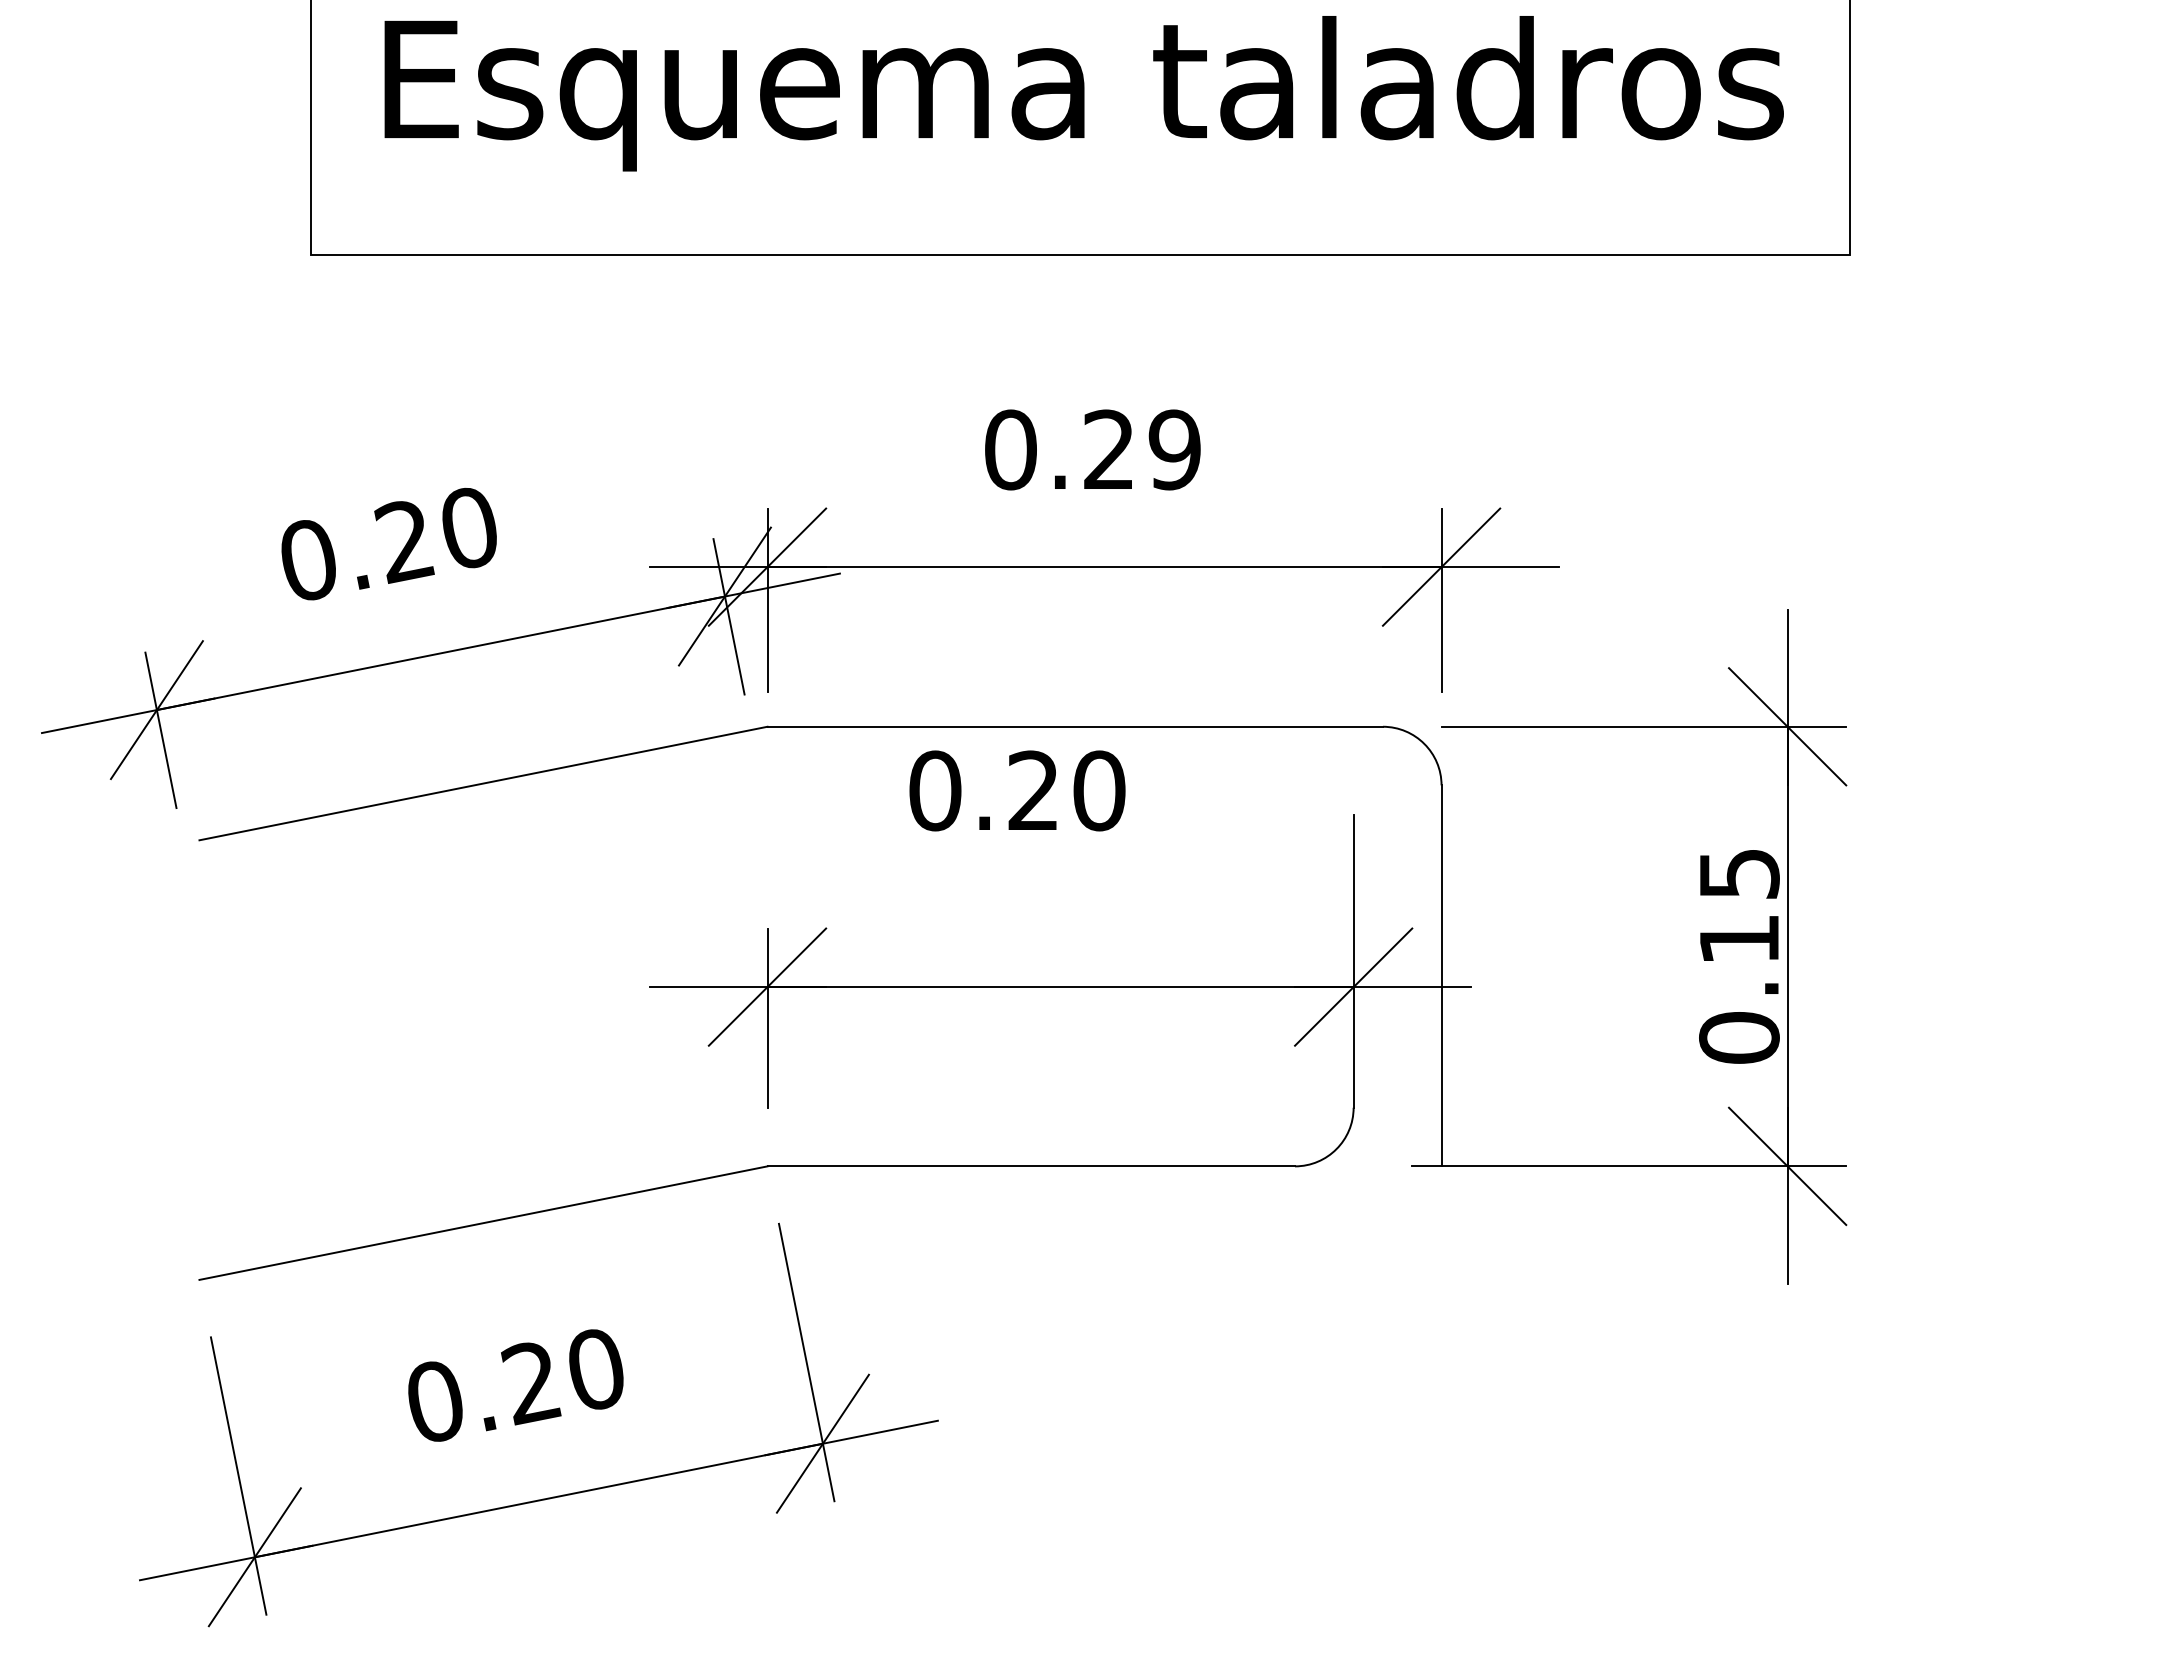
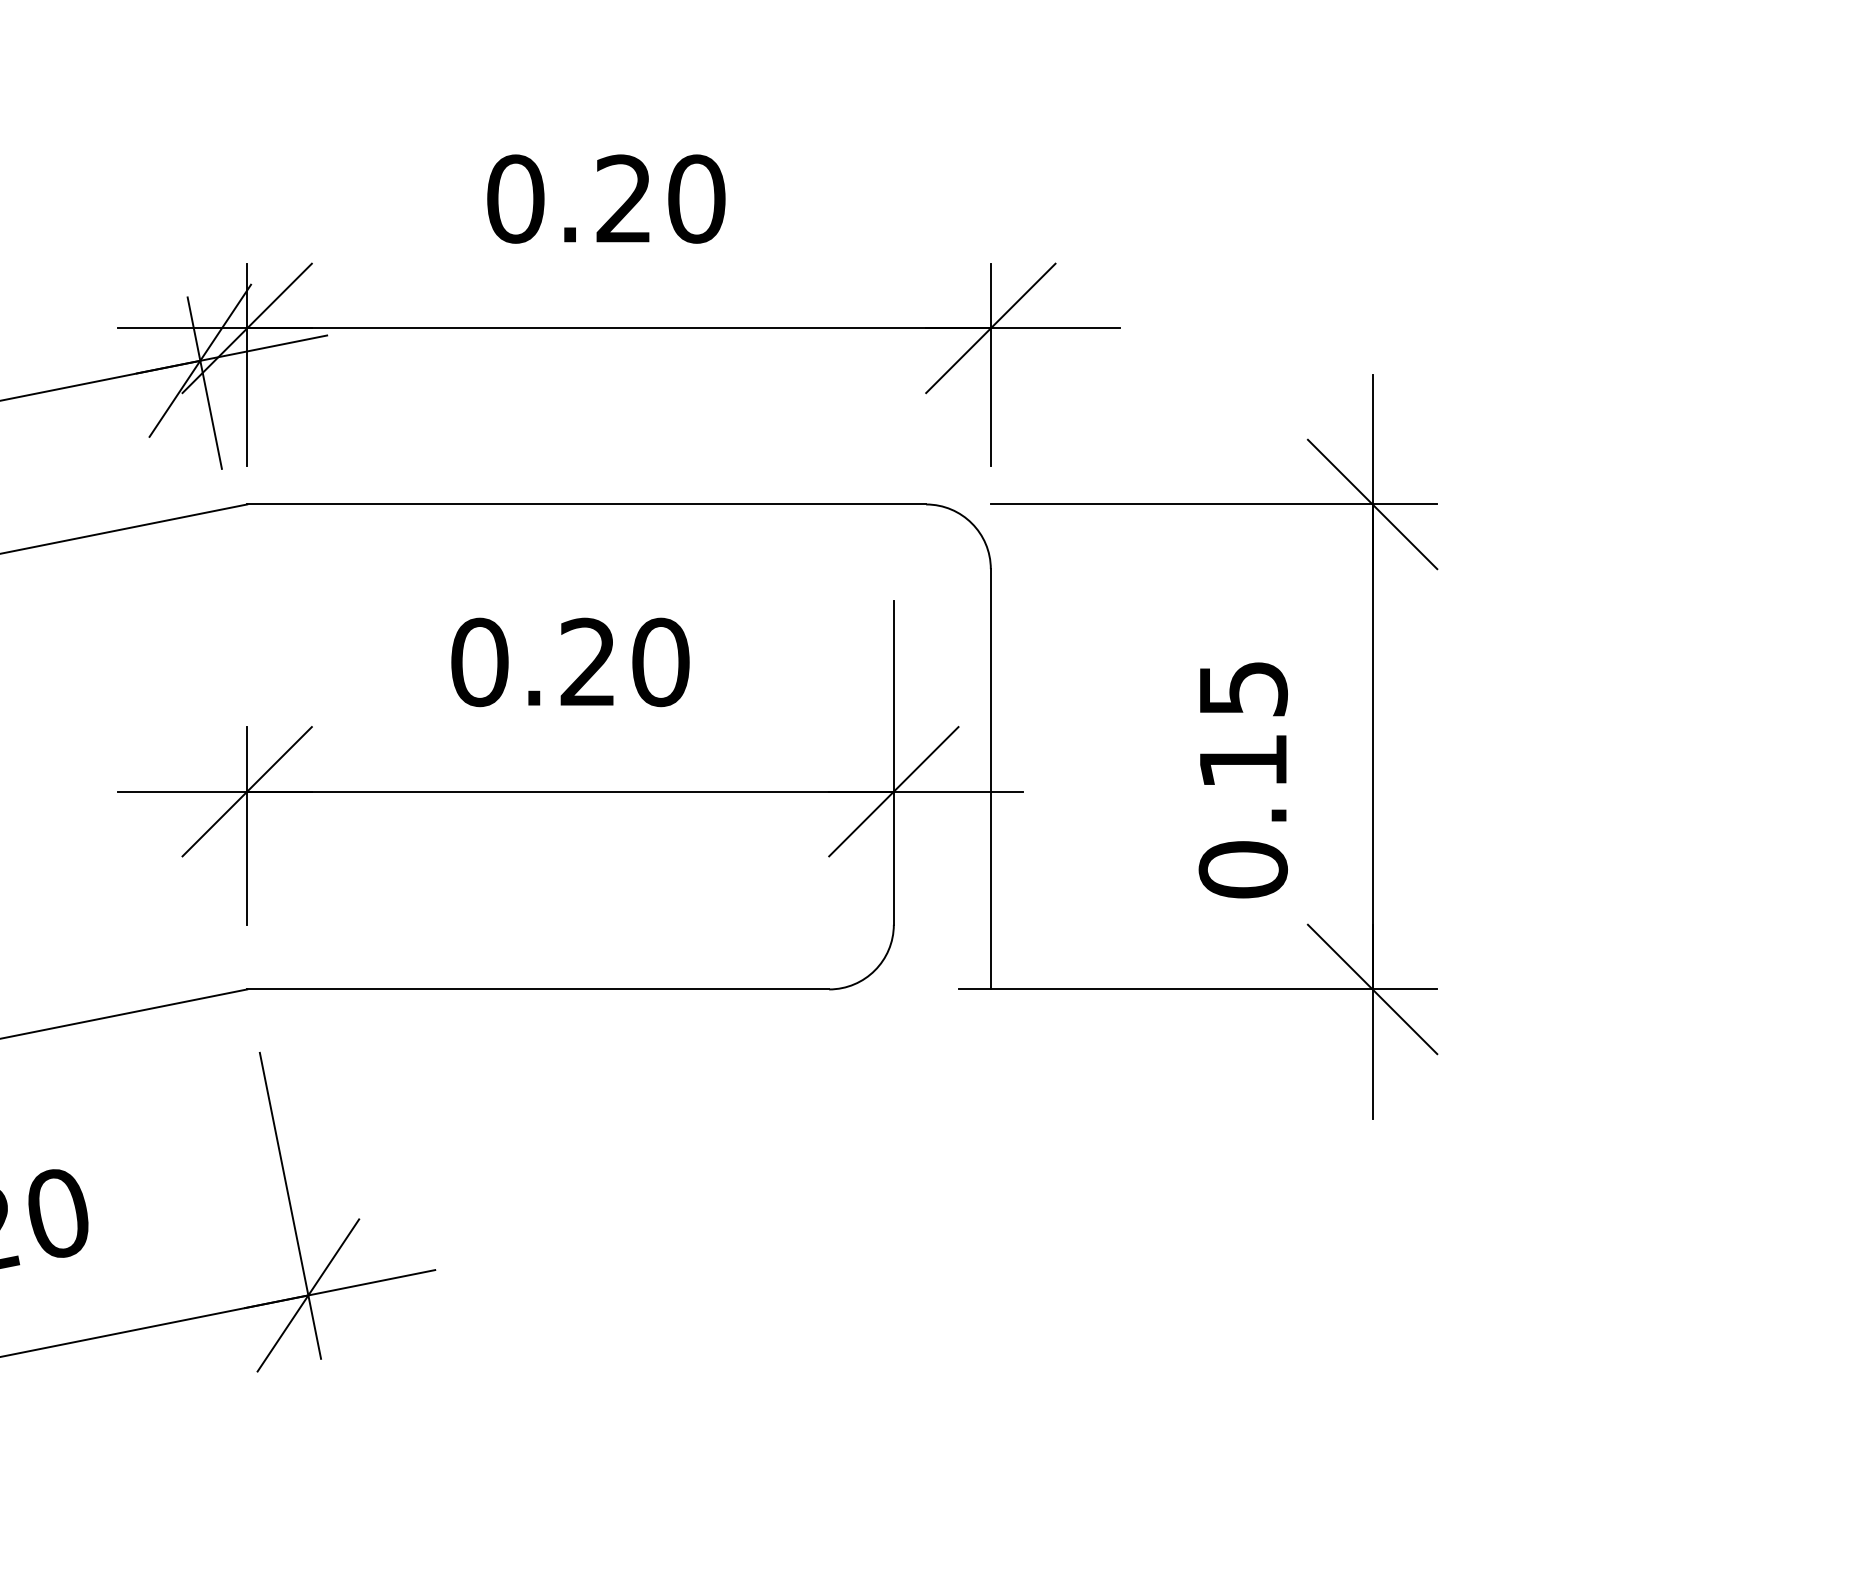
text: (1174, 449) -> (696, 198), 0.29 -> 0.20
text: (1017, 790) -> (570, 661), moved
text: (1739, 956) -> (1243, 779), moved

